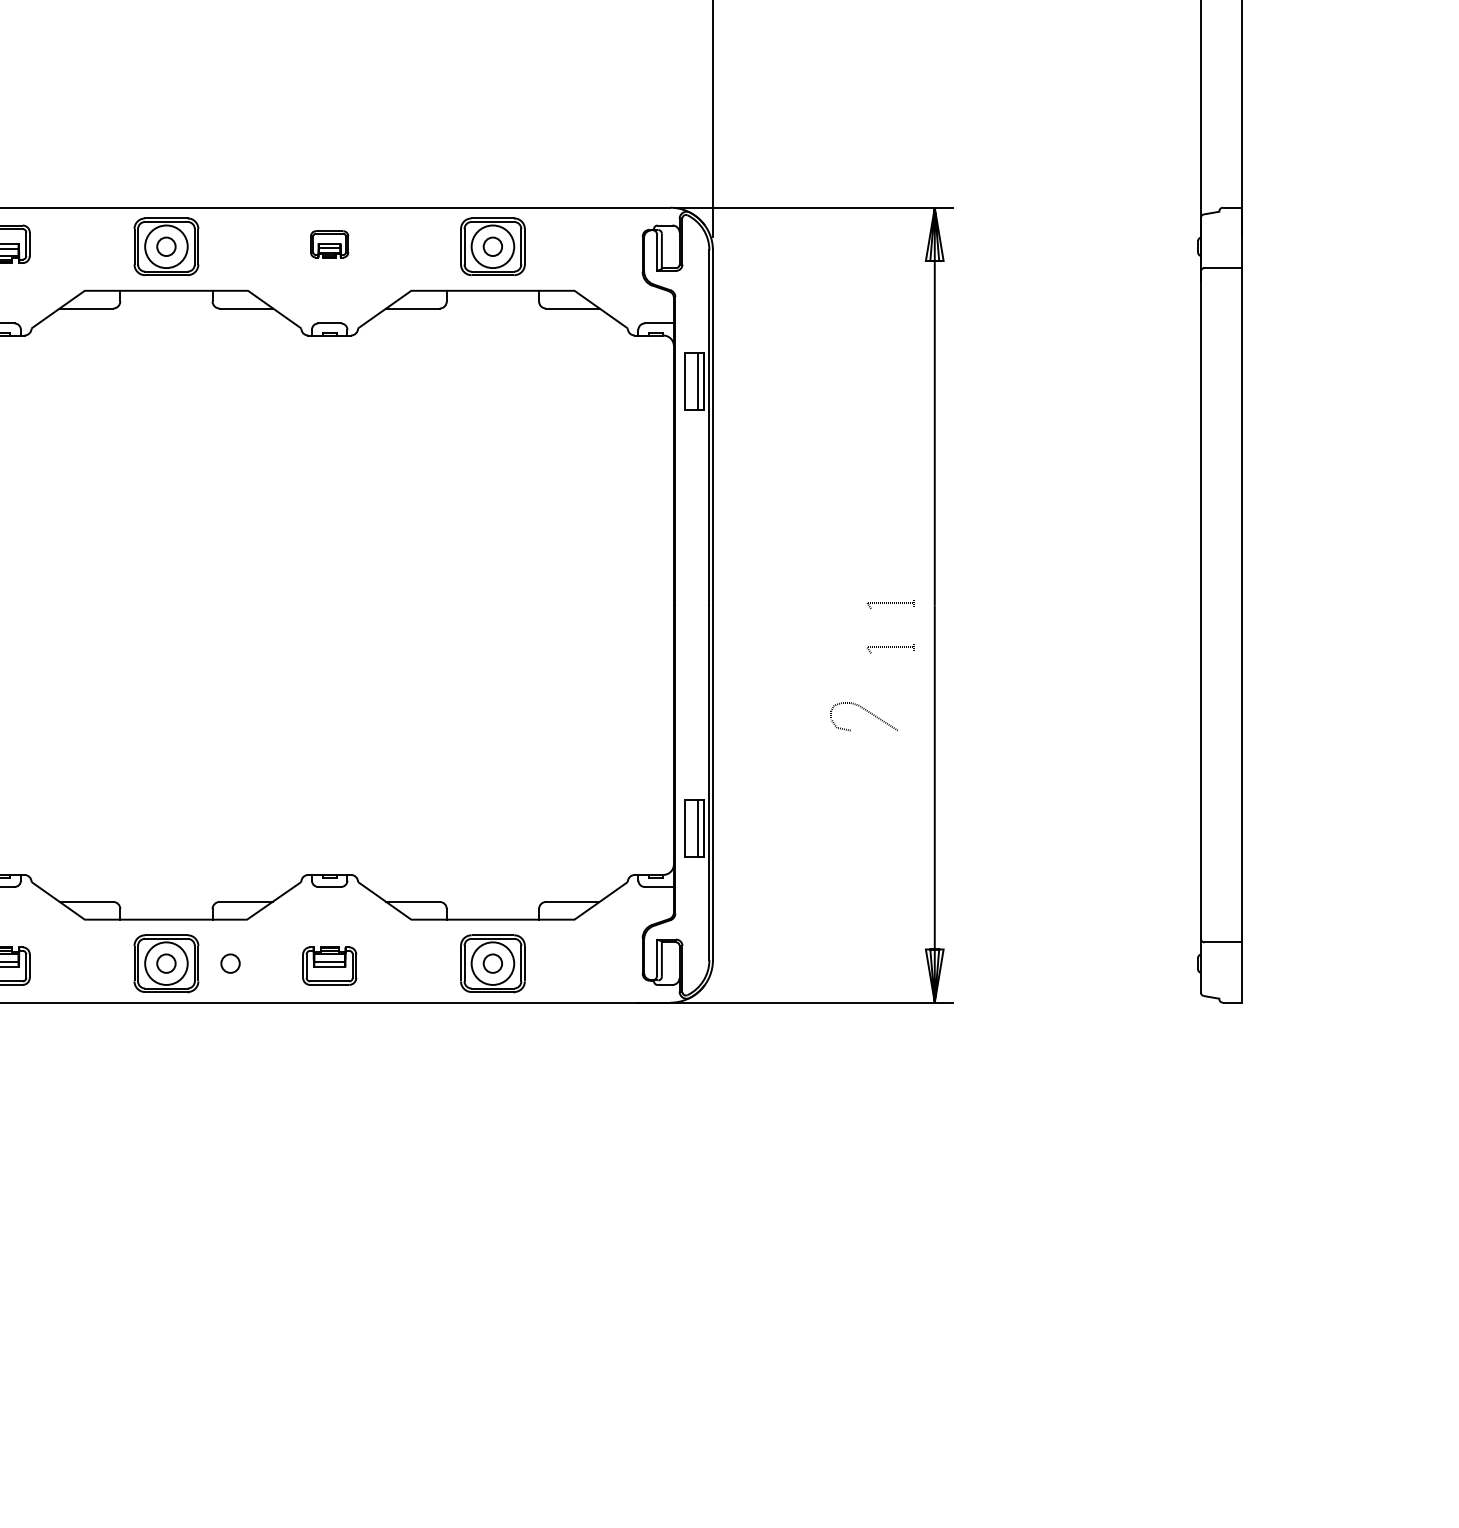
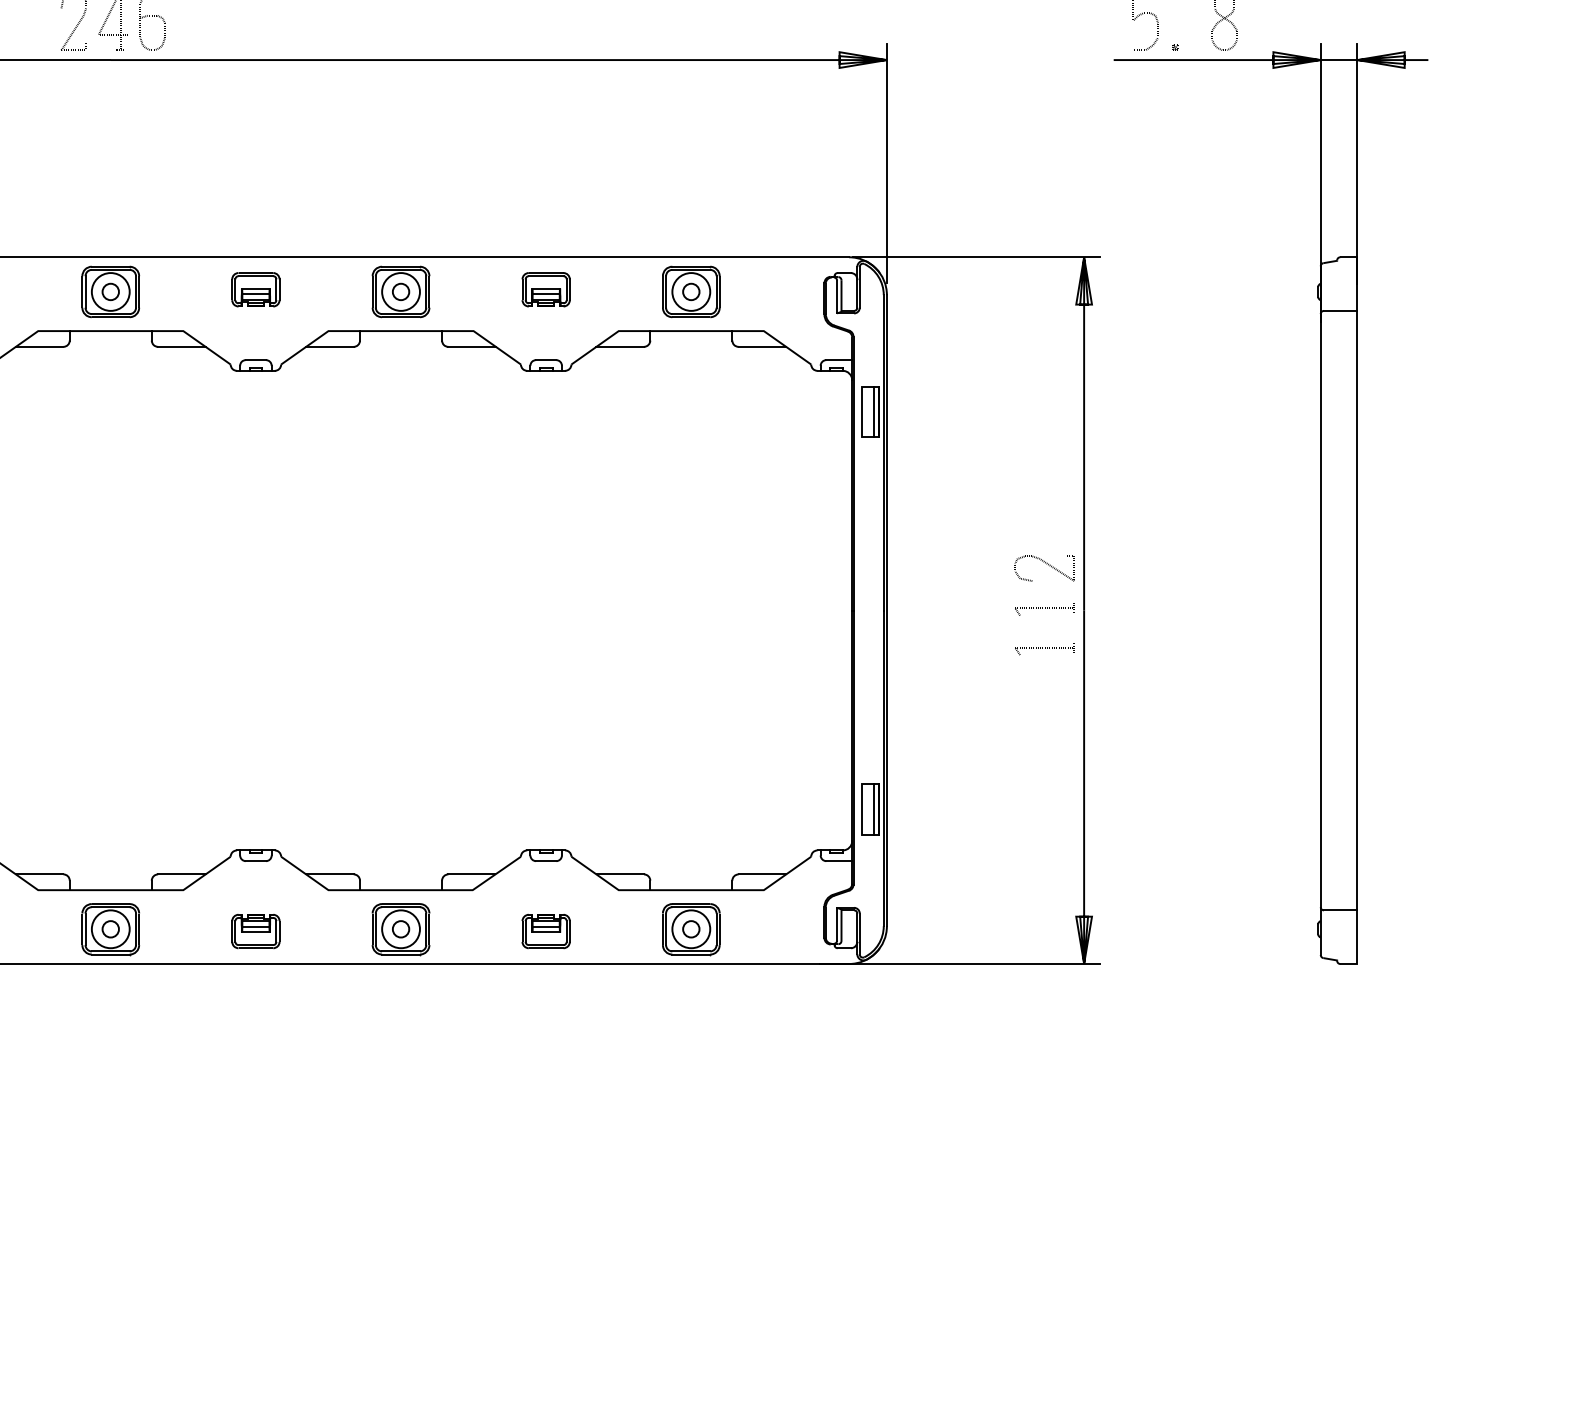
part: (328, 244) -> (545, 289), size x1.43
part: (890, 603) -> (1044, 609), size x1.43
part: (890, 648) -> (1044, 649), size x1.43
curve: (866, 711) -> (1046, 564), moved
circle: (231, 963) -> (458, 929), removed

